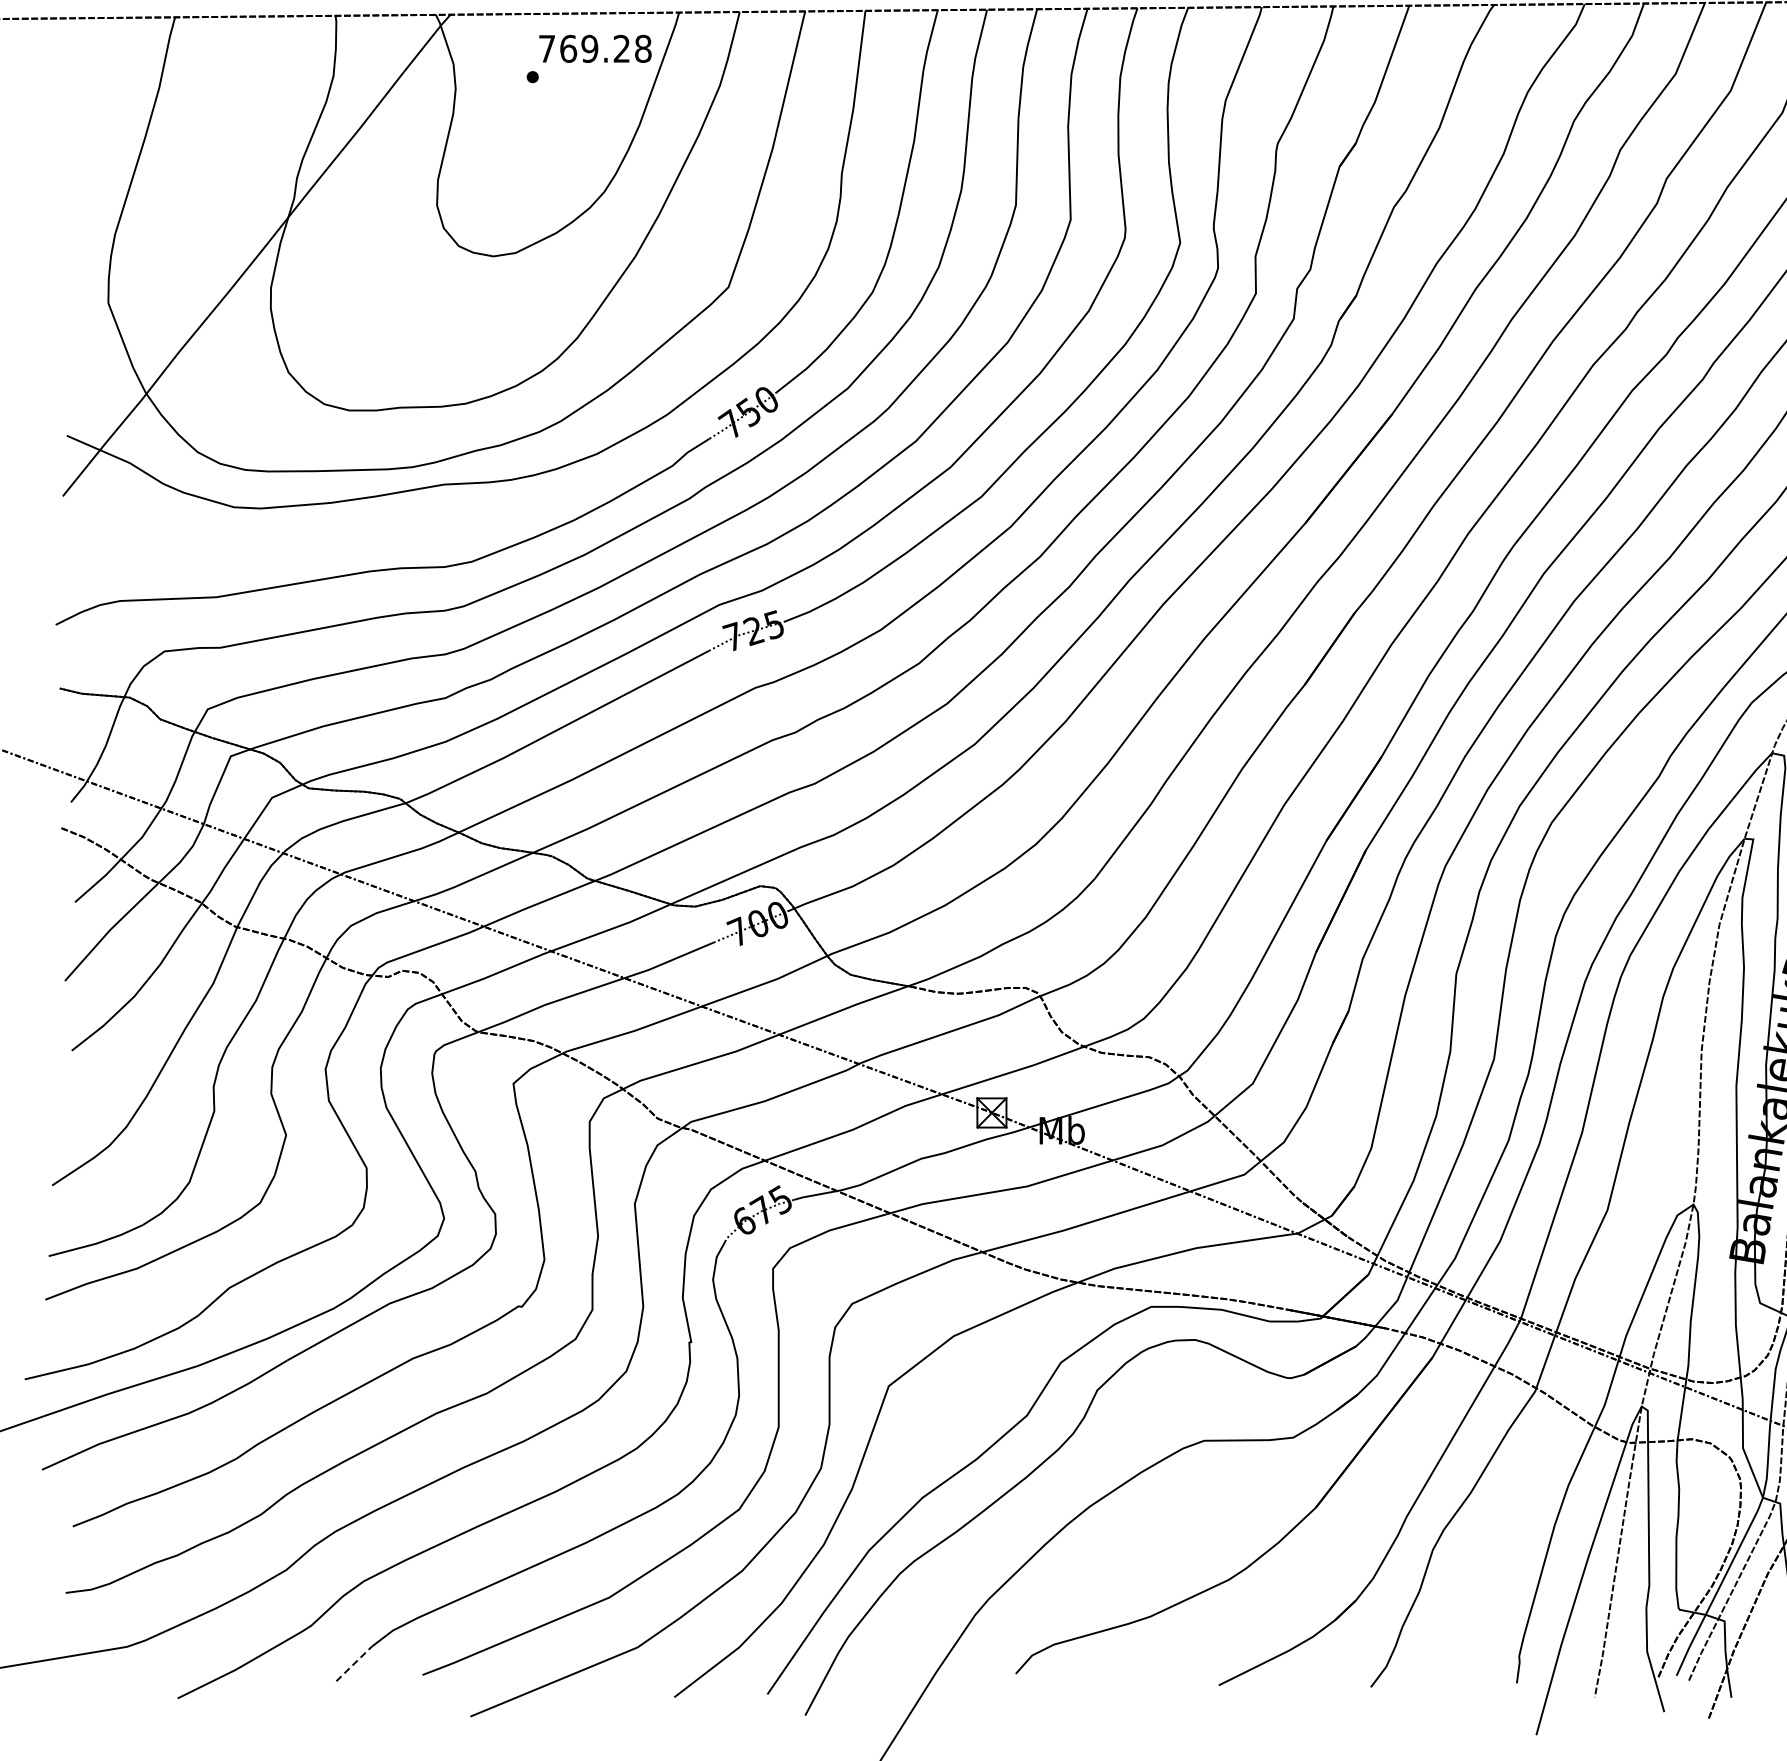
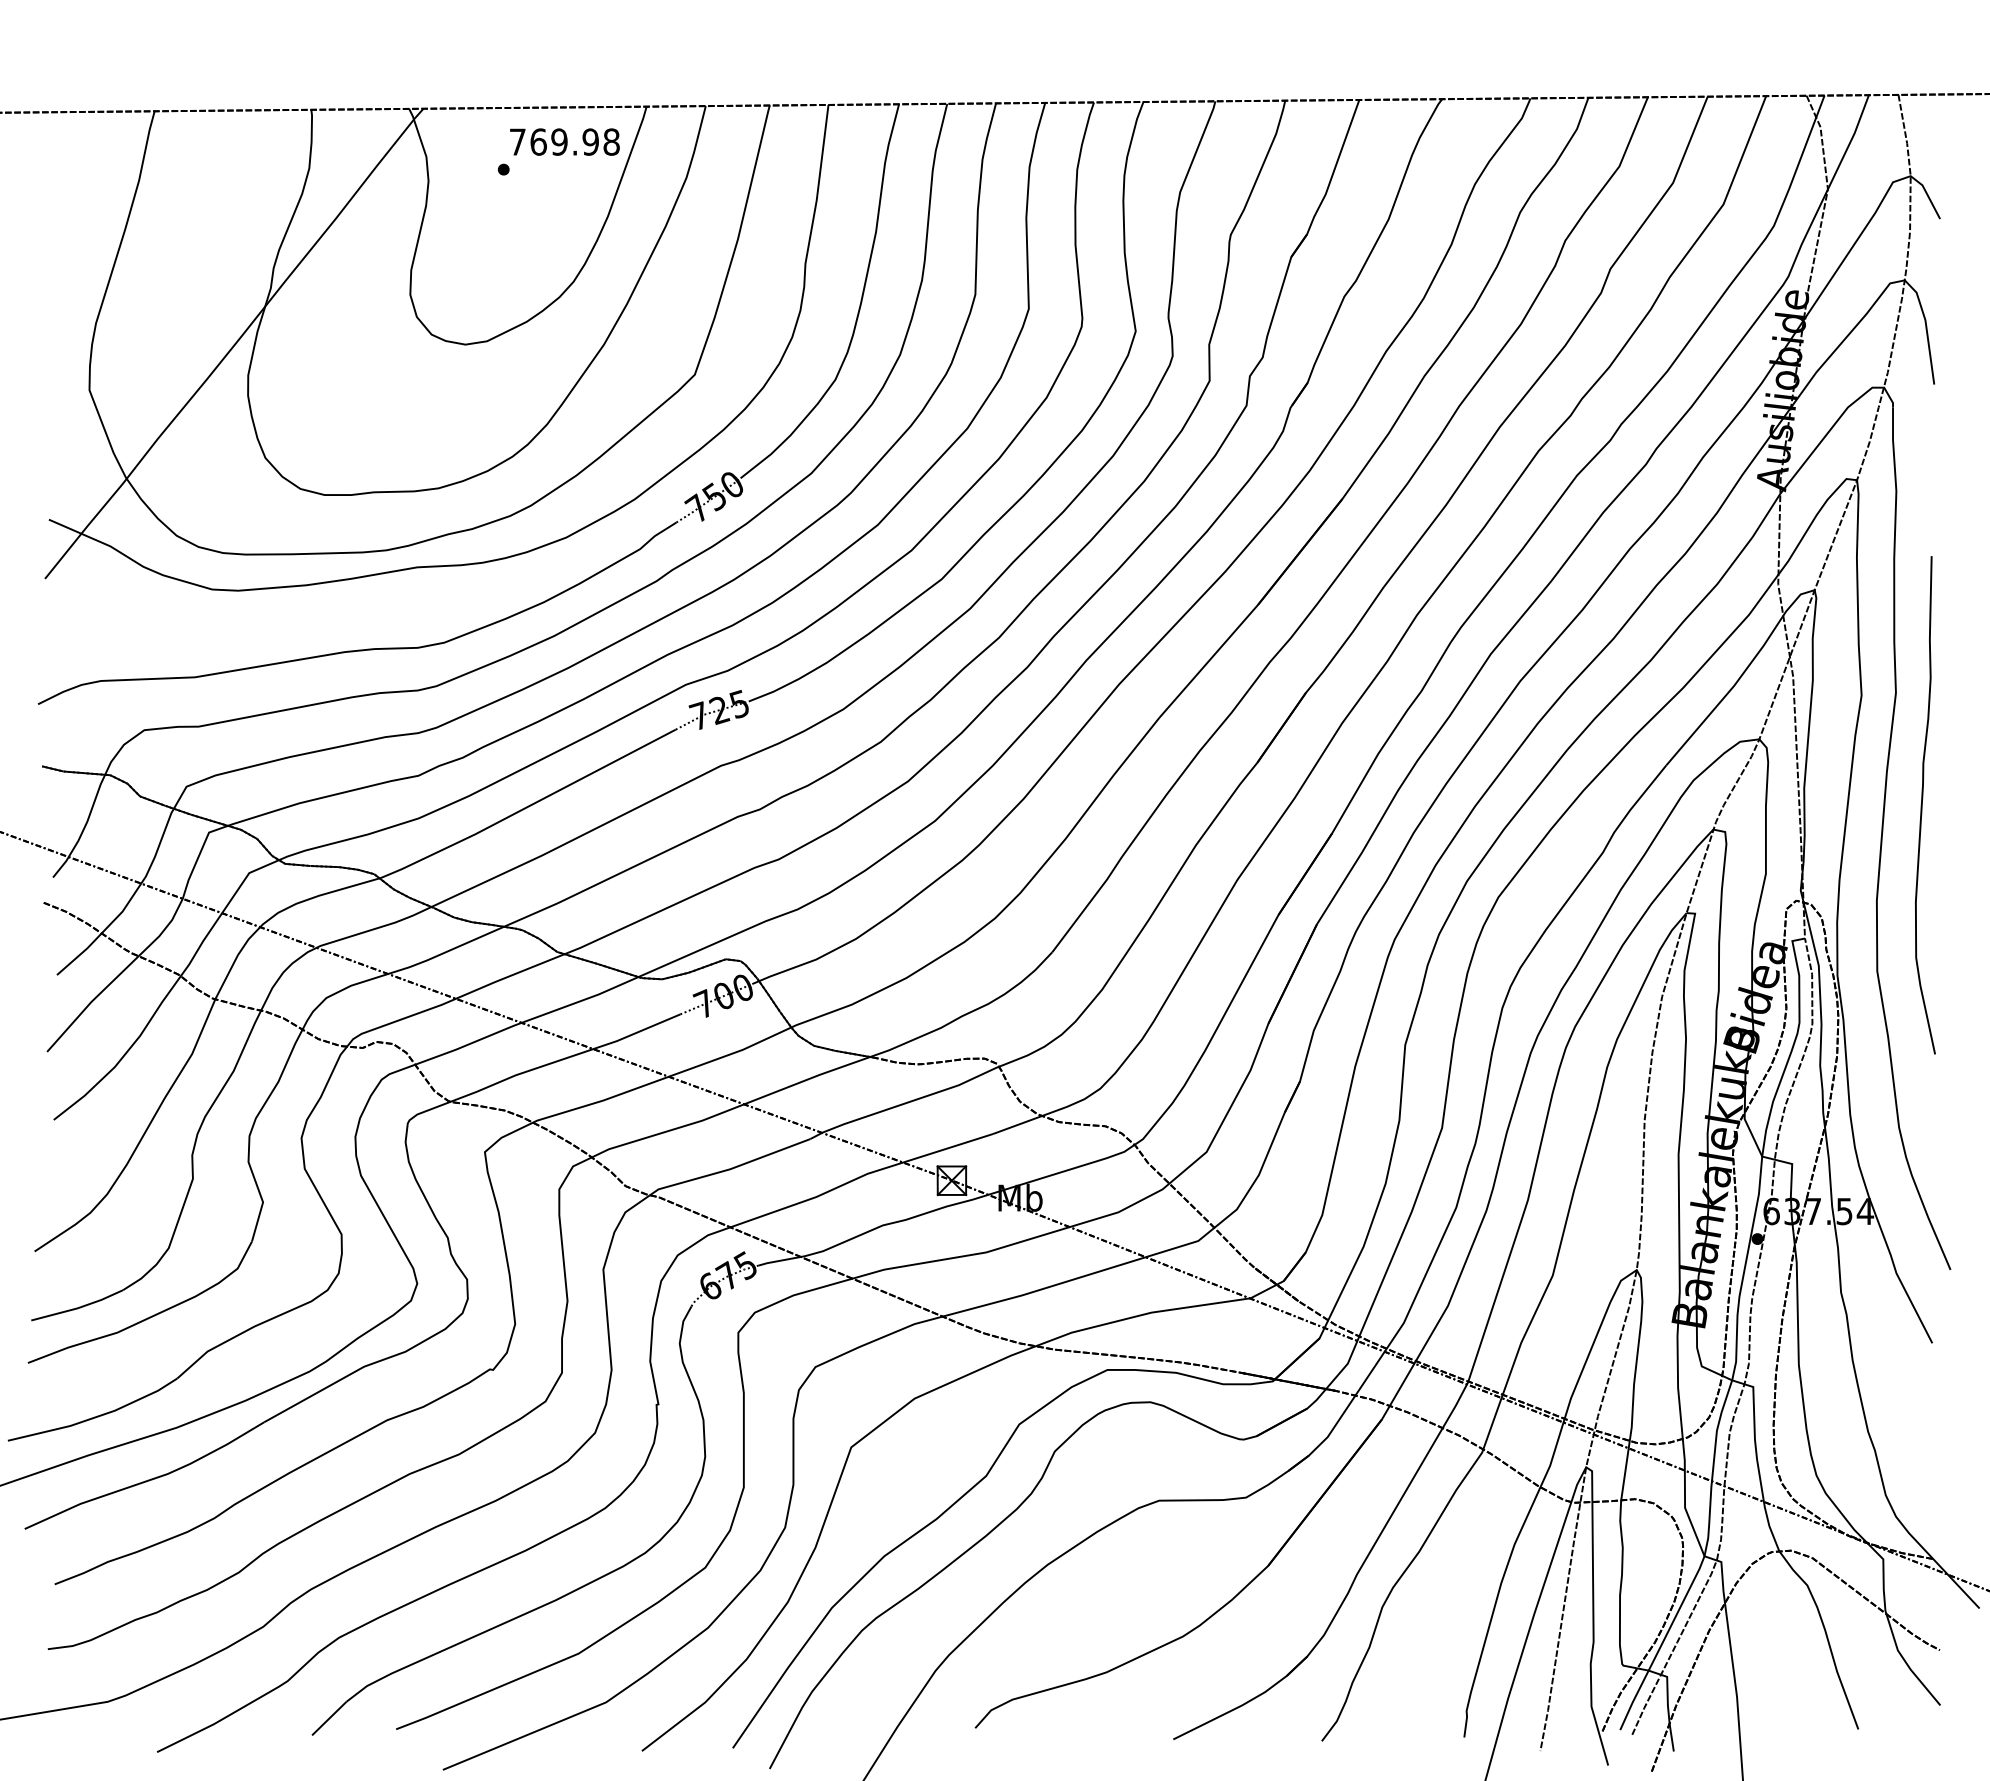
text: (621, 48) -> (590, 141), 769.28 -> 769.98
line: (354, 1663) -> (329, 1718), dashed -> solid

